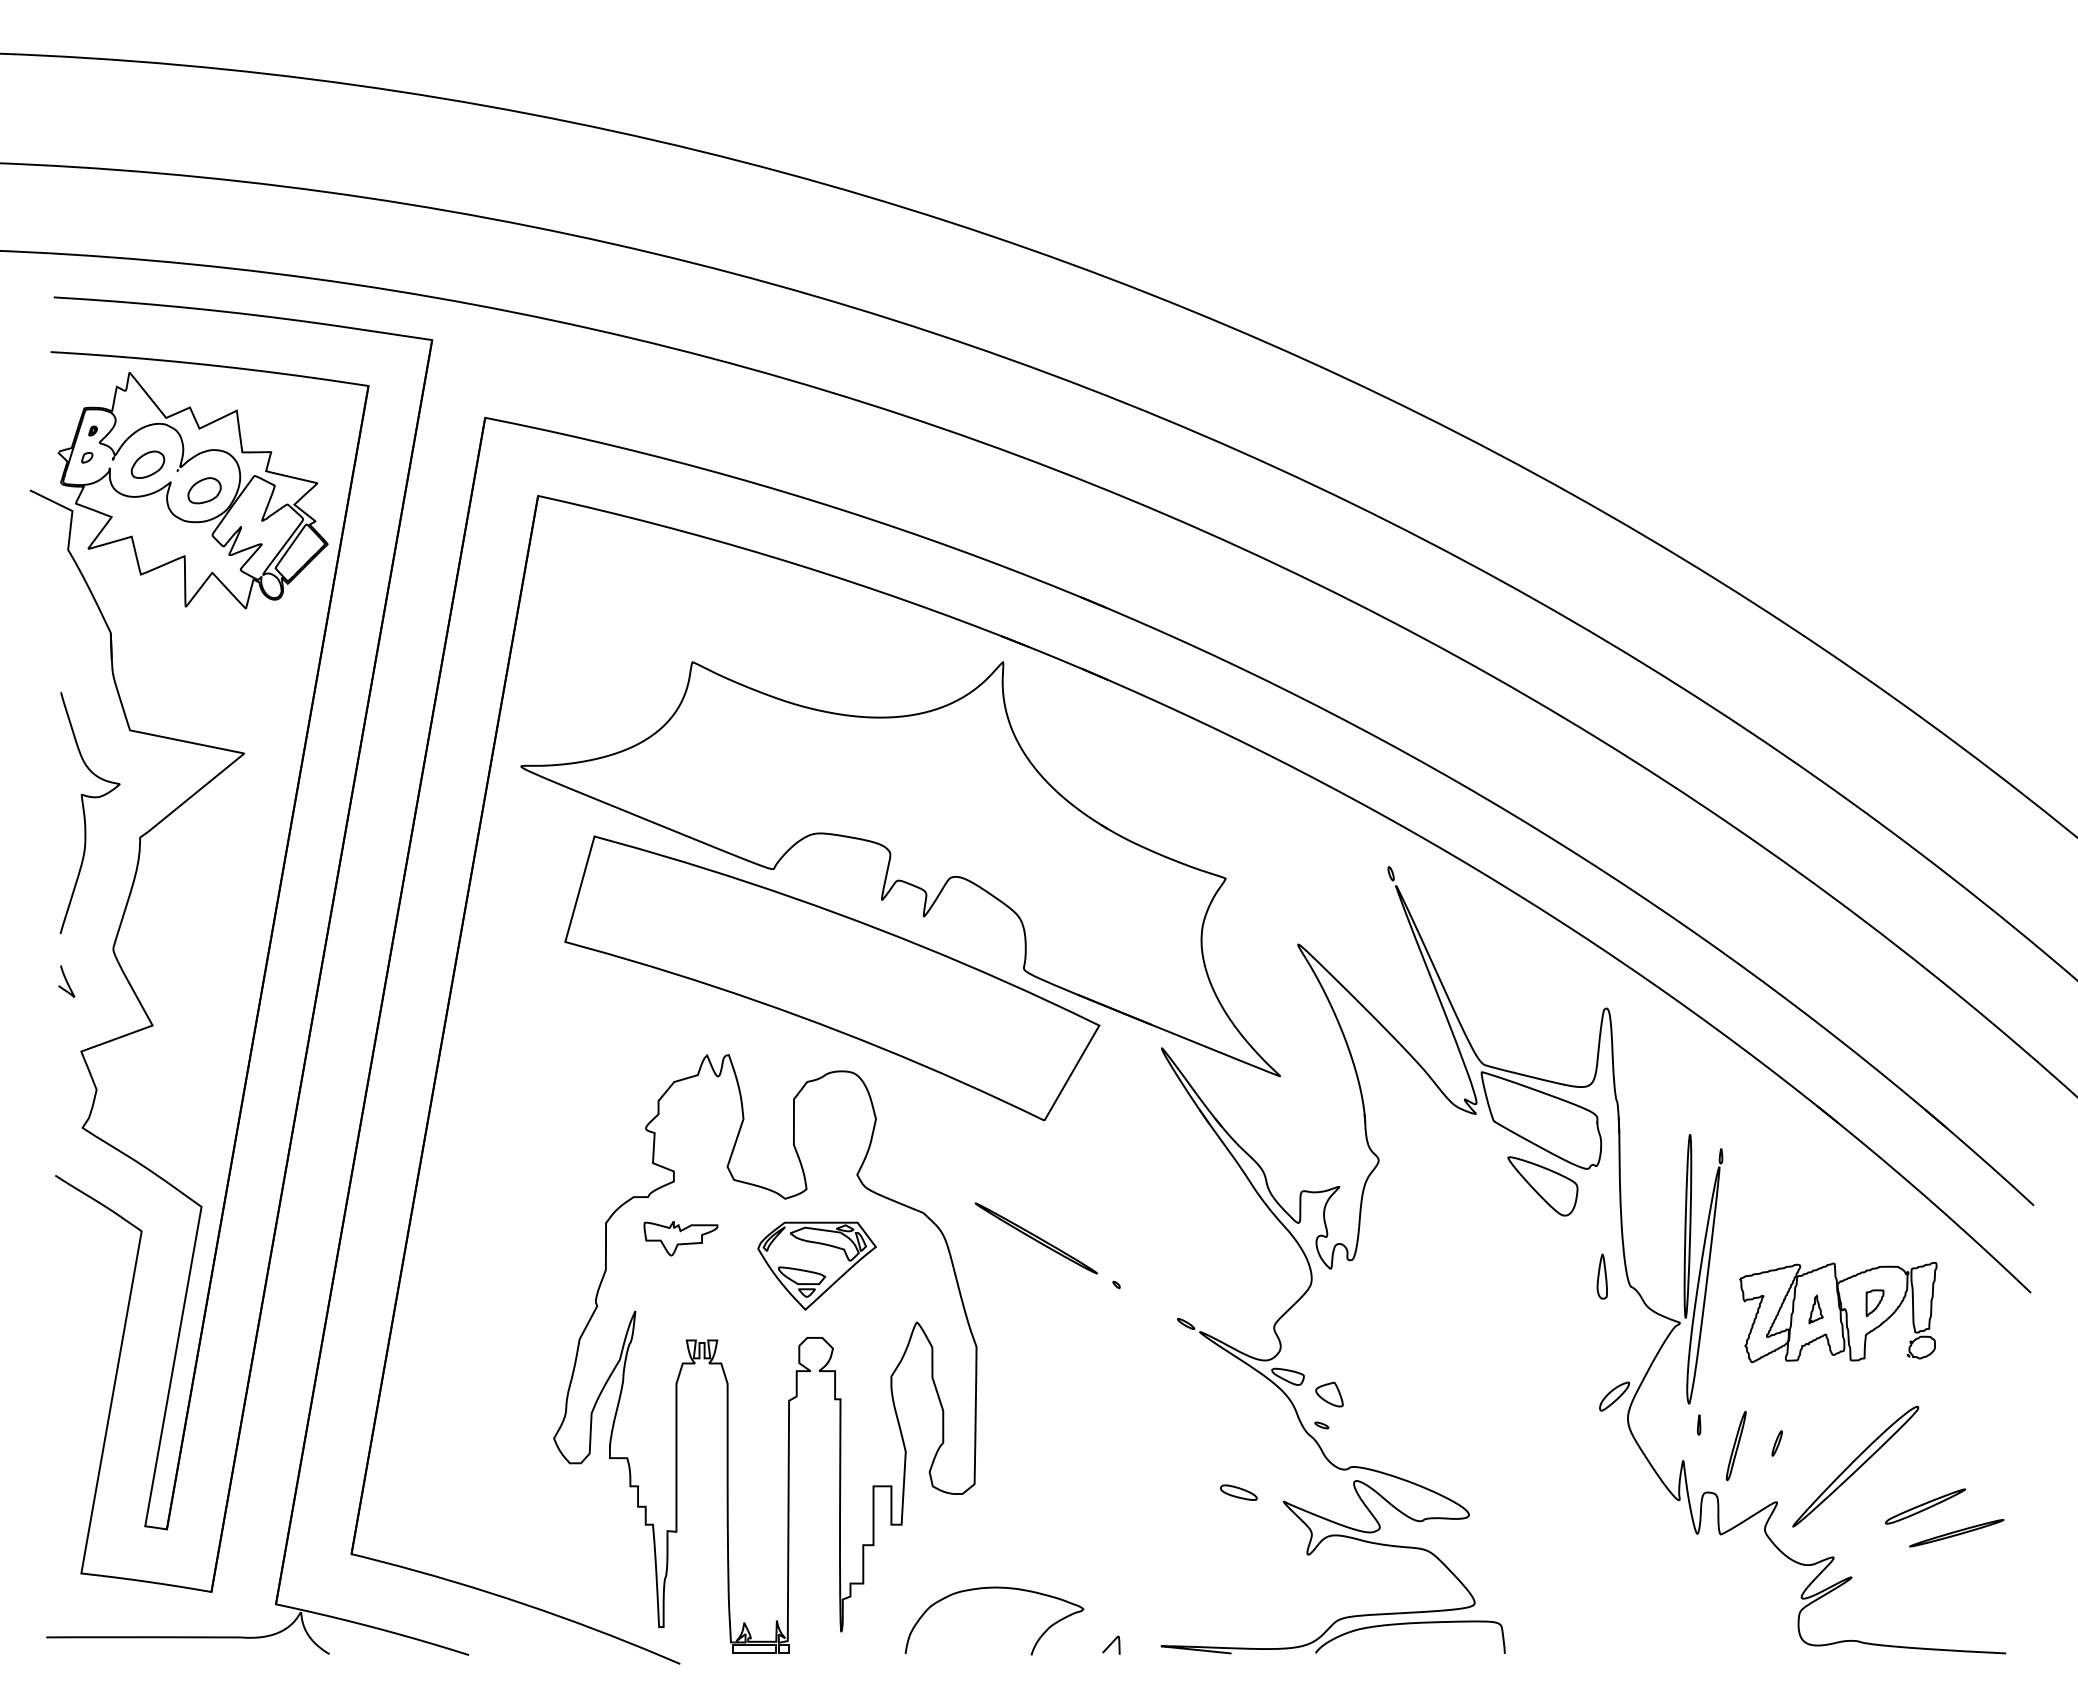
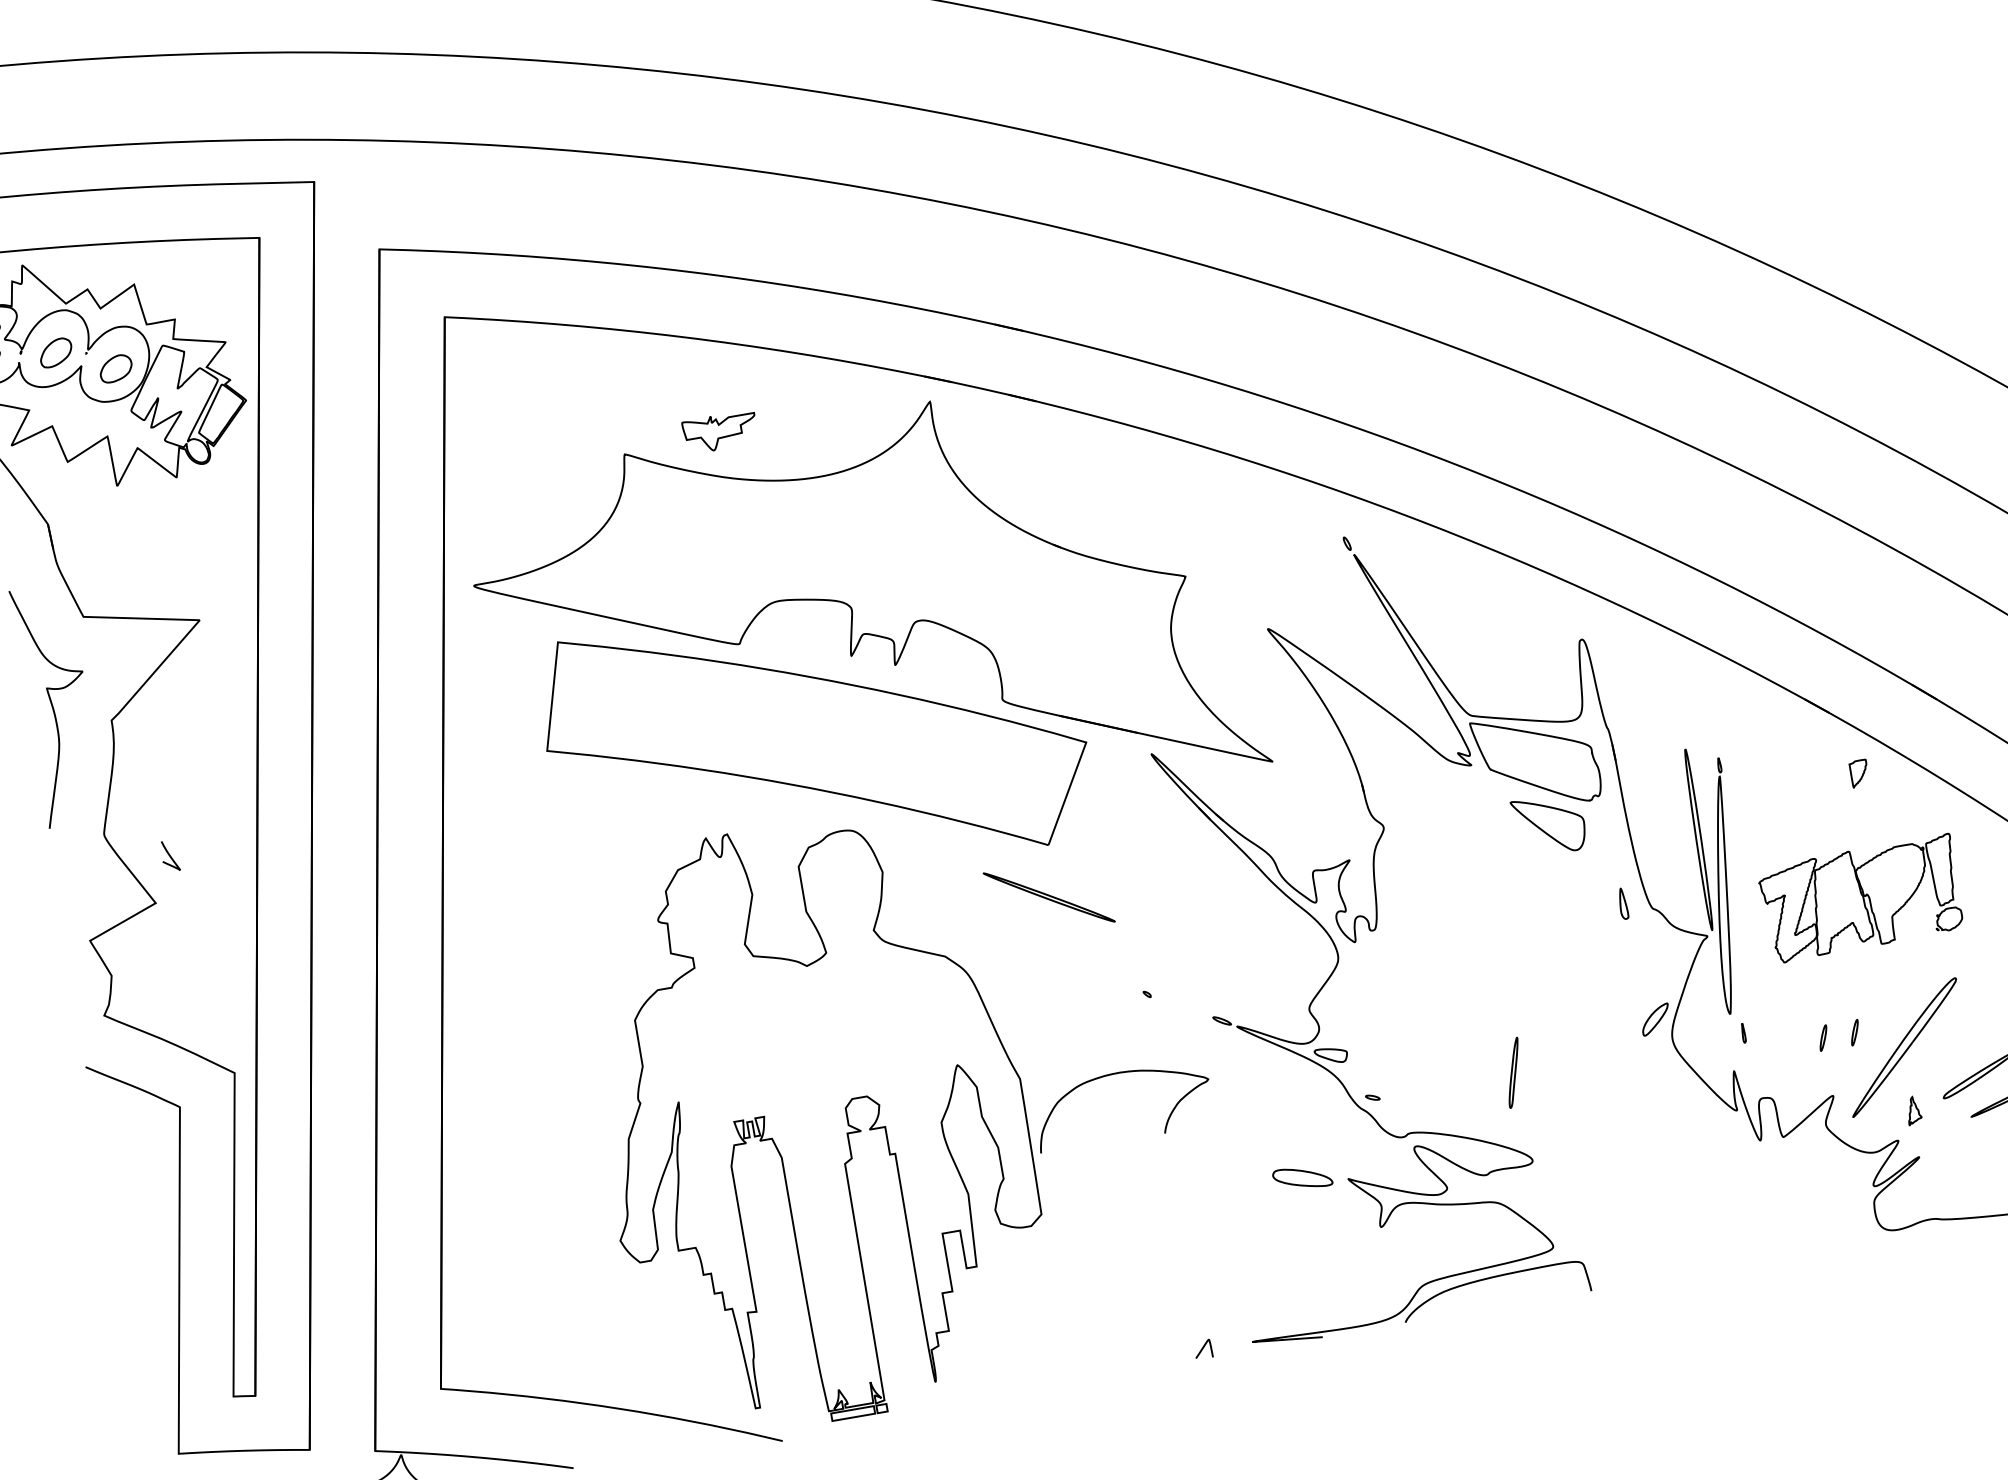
curve: (66, 981) -> (169, 856), moved
part: (680, 1238) -> (720, 432), moved
part: (1035, 1238) -> (1048, 897), moved
part: (816, 1265) -> (848, 1026), removed
part: (1601, 1276) -> (1622, 903), size x0.7
part: (1874, 1303) -> (1859, 773), moved
part: (1815, 1309) -> (1913, 1110), moved
part: (1329, 1394) -> (1375, 1065), removed
part: (1808, 1443) -> (1854, 1032), added
part: (1735, 1445) -> (1512, 1072), moved
part: (1238, 1492) -> (1302, 1177), size x1.6
curve: (994, 1588) -> (1117, 1074), moved

